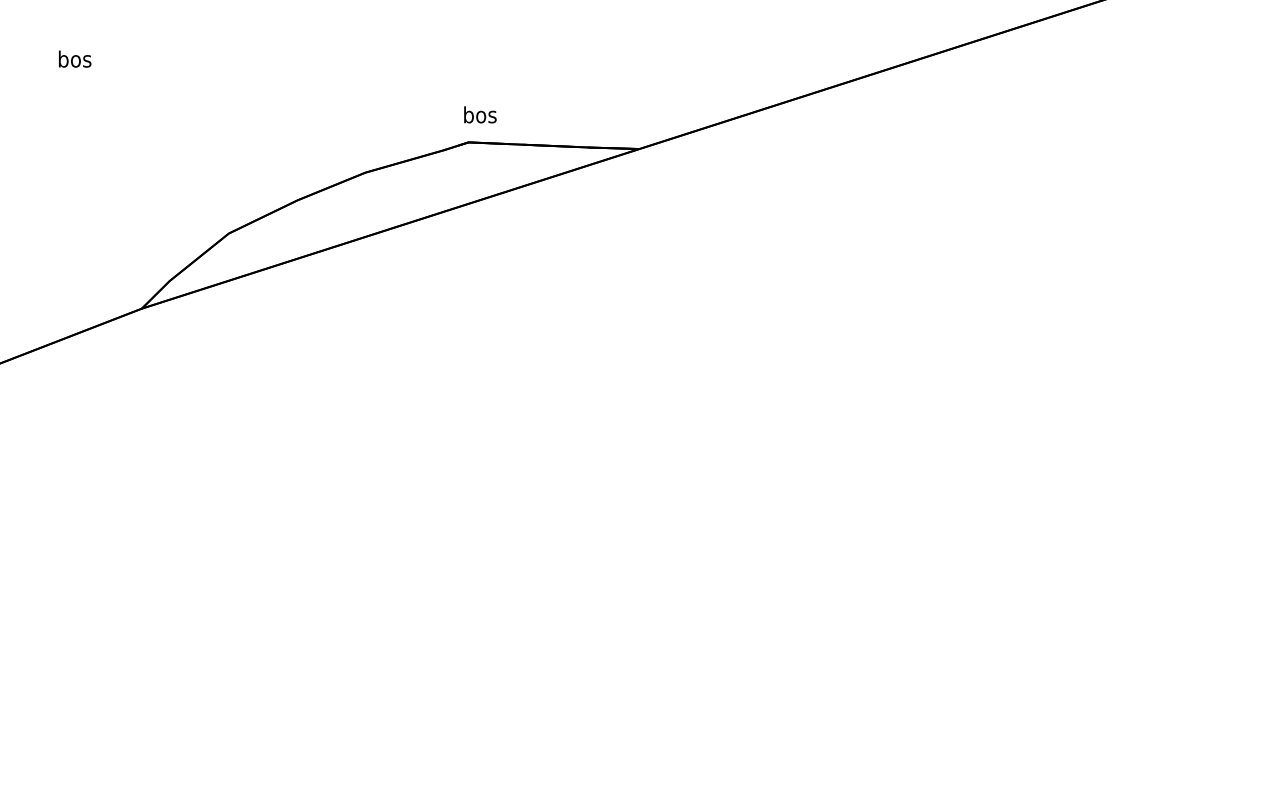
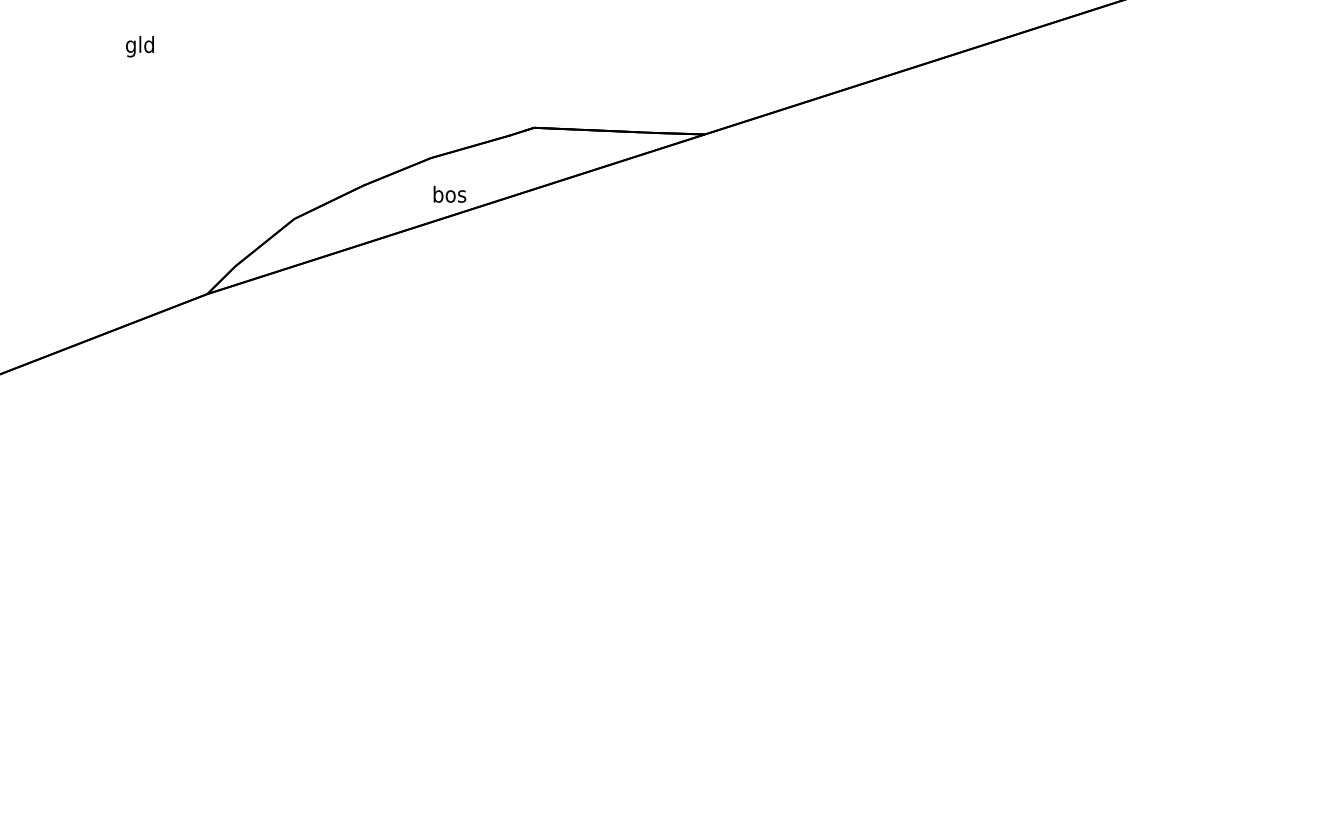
text: (74, 61) -> (140, 46), bos -> gld
text: (479, 114) -> (449, 193), moved

